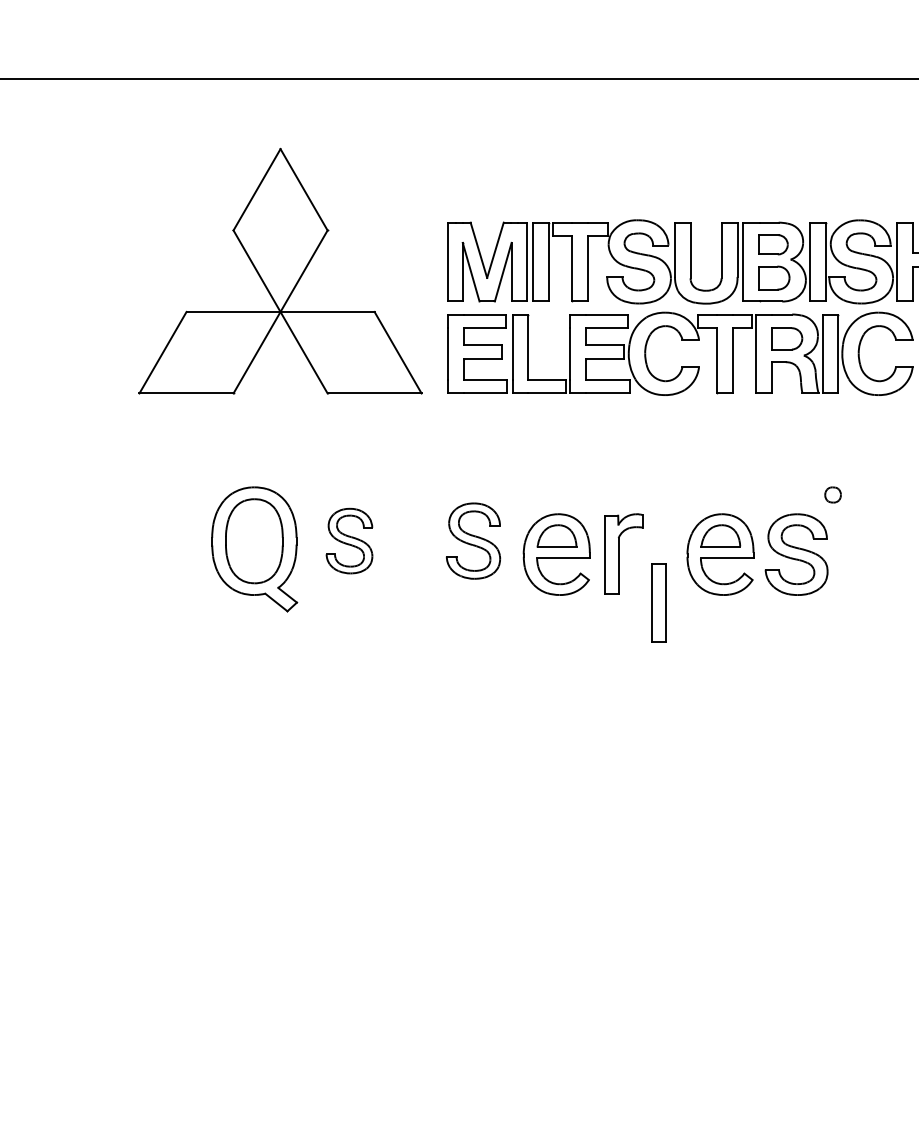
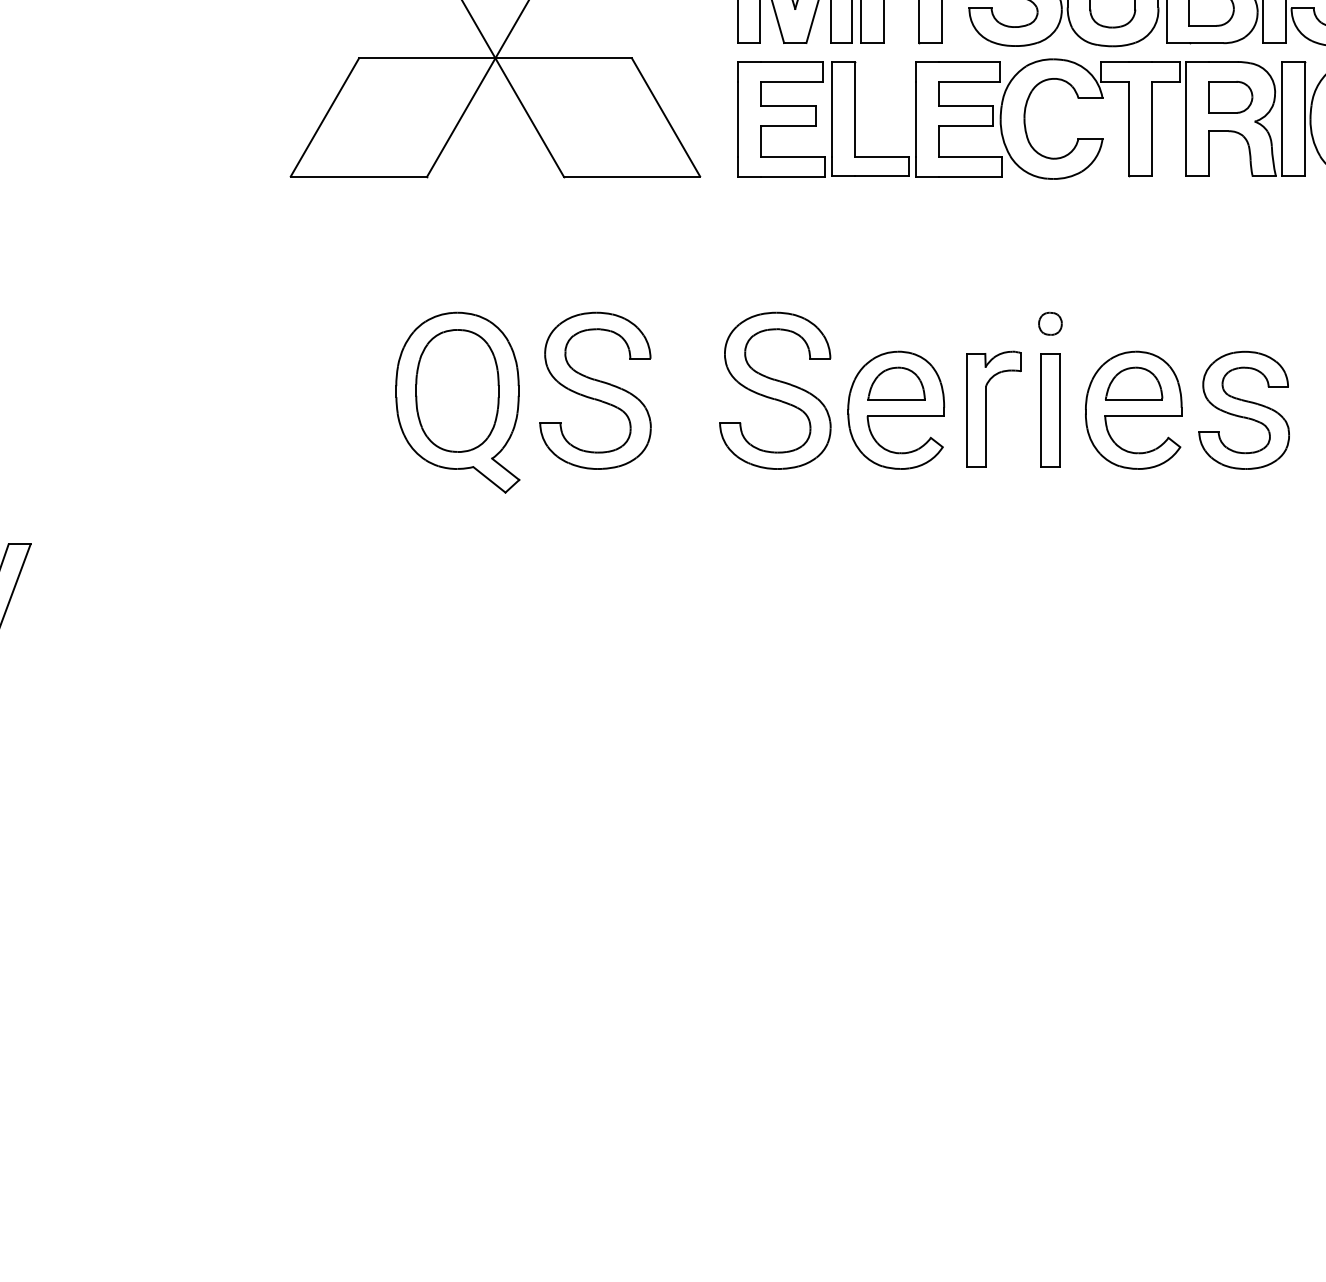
part: (832, 494) -> (1049, 323), moved
part: (349, 540) -> (595, 389), size x1.67
part: (473, 540) -> (775, 389), size x1.43
part: (658, 602) -> (1049, 410), moved

